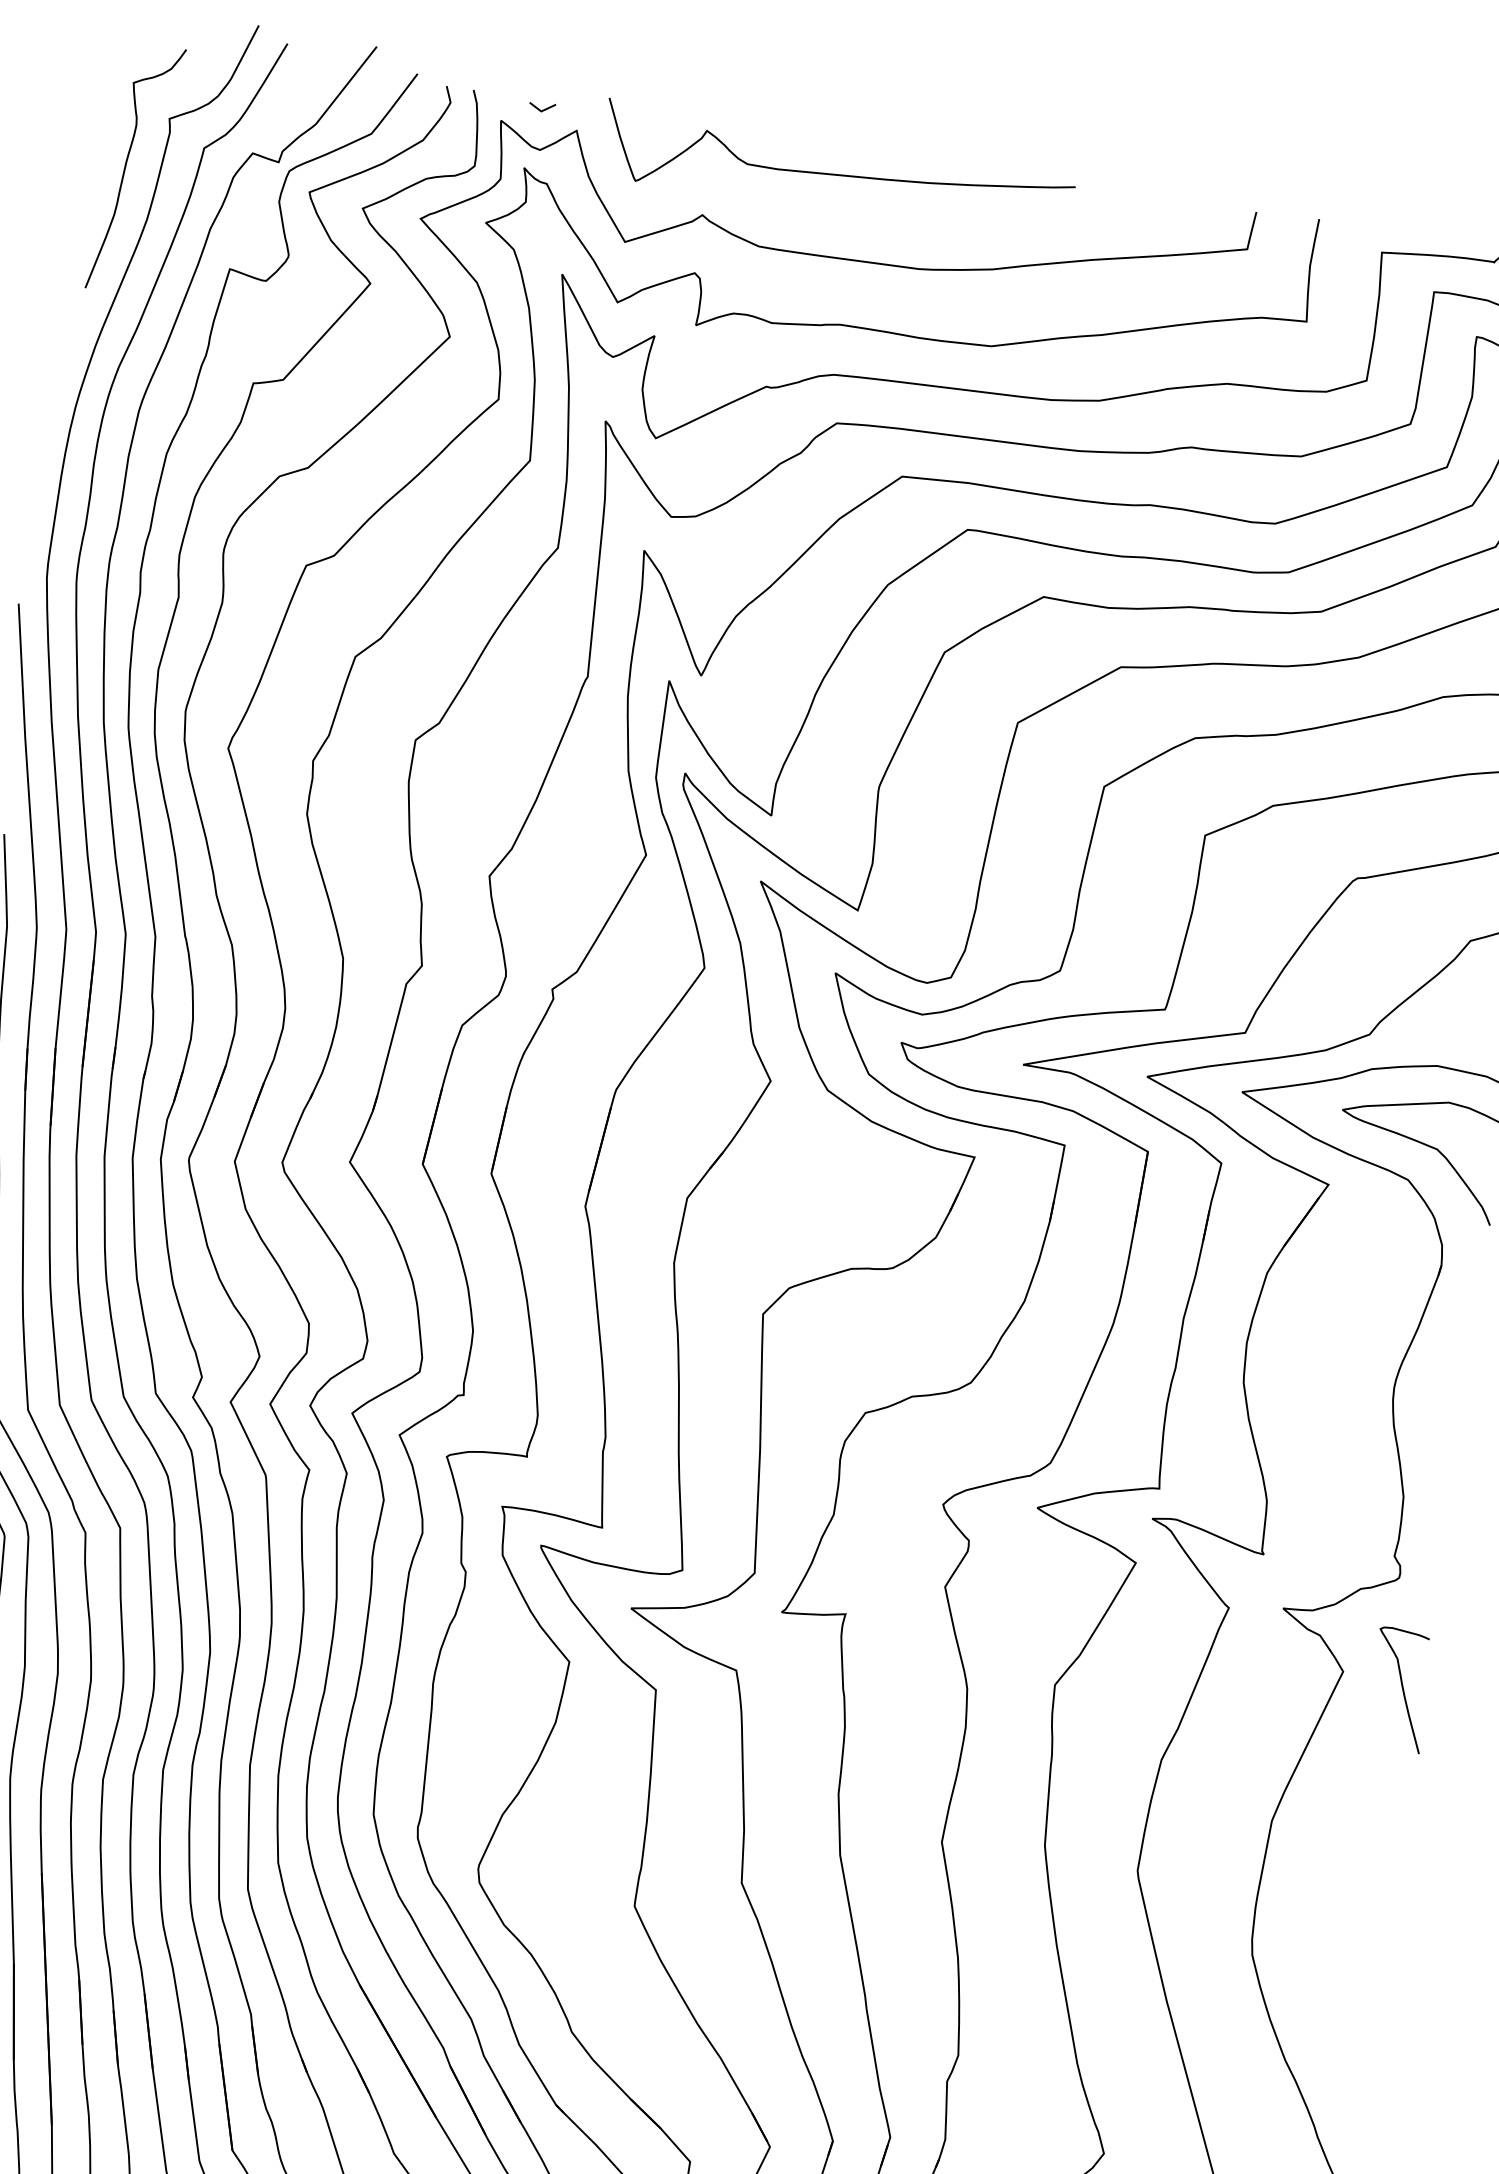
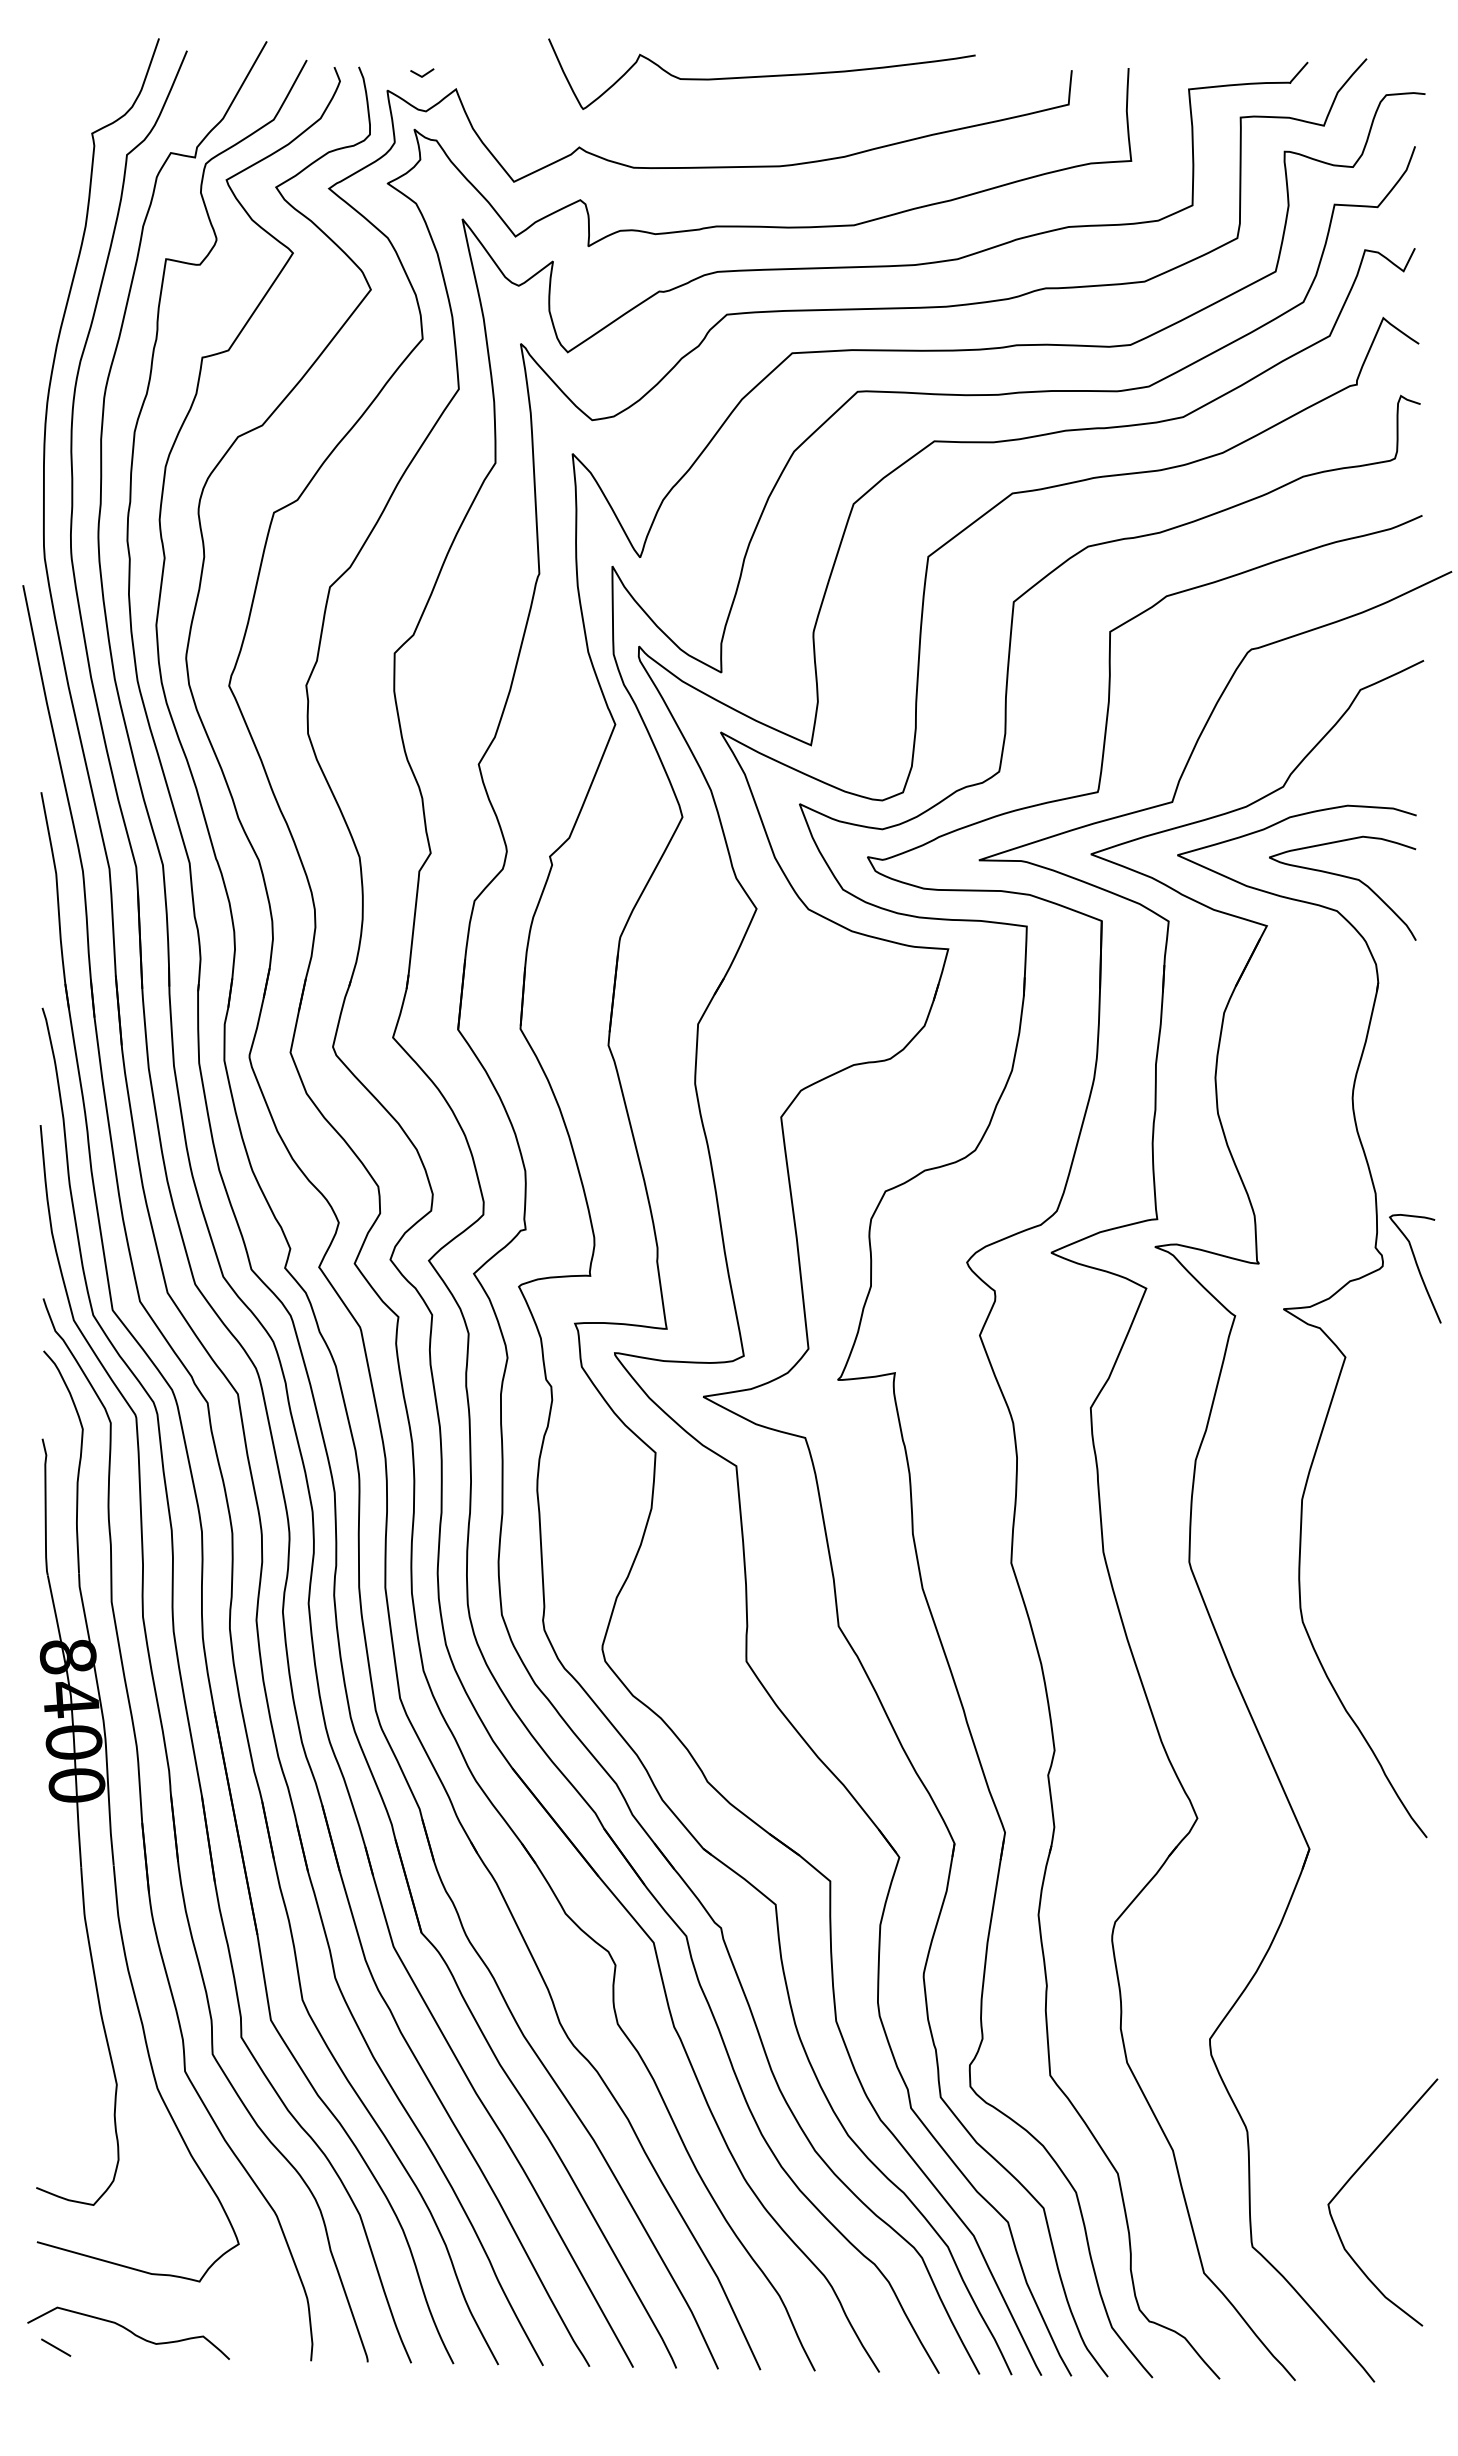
curve: (126, 167) -> (60, 182), removed
curve: (837, 173) -> (761, 75), moved
curve: (1402, 1689) -> (1417, 1268), moved

